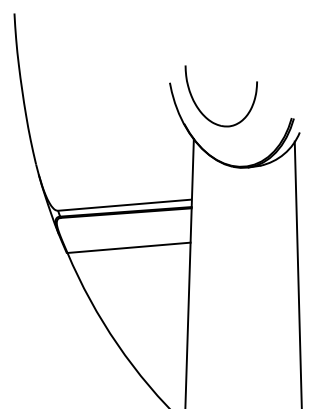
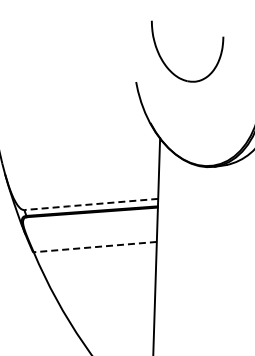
part: (203, 113) -> (169, 68), moved
line: (124, 205) -> (90, 204), solid -> dashed
line: (129, 247) -> (95, 246), solid -> dashed

